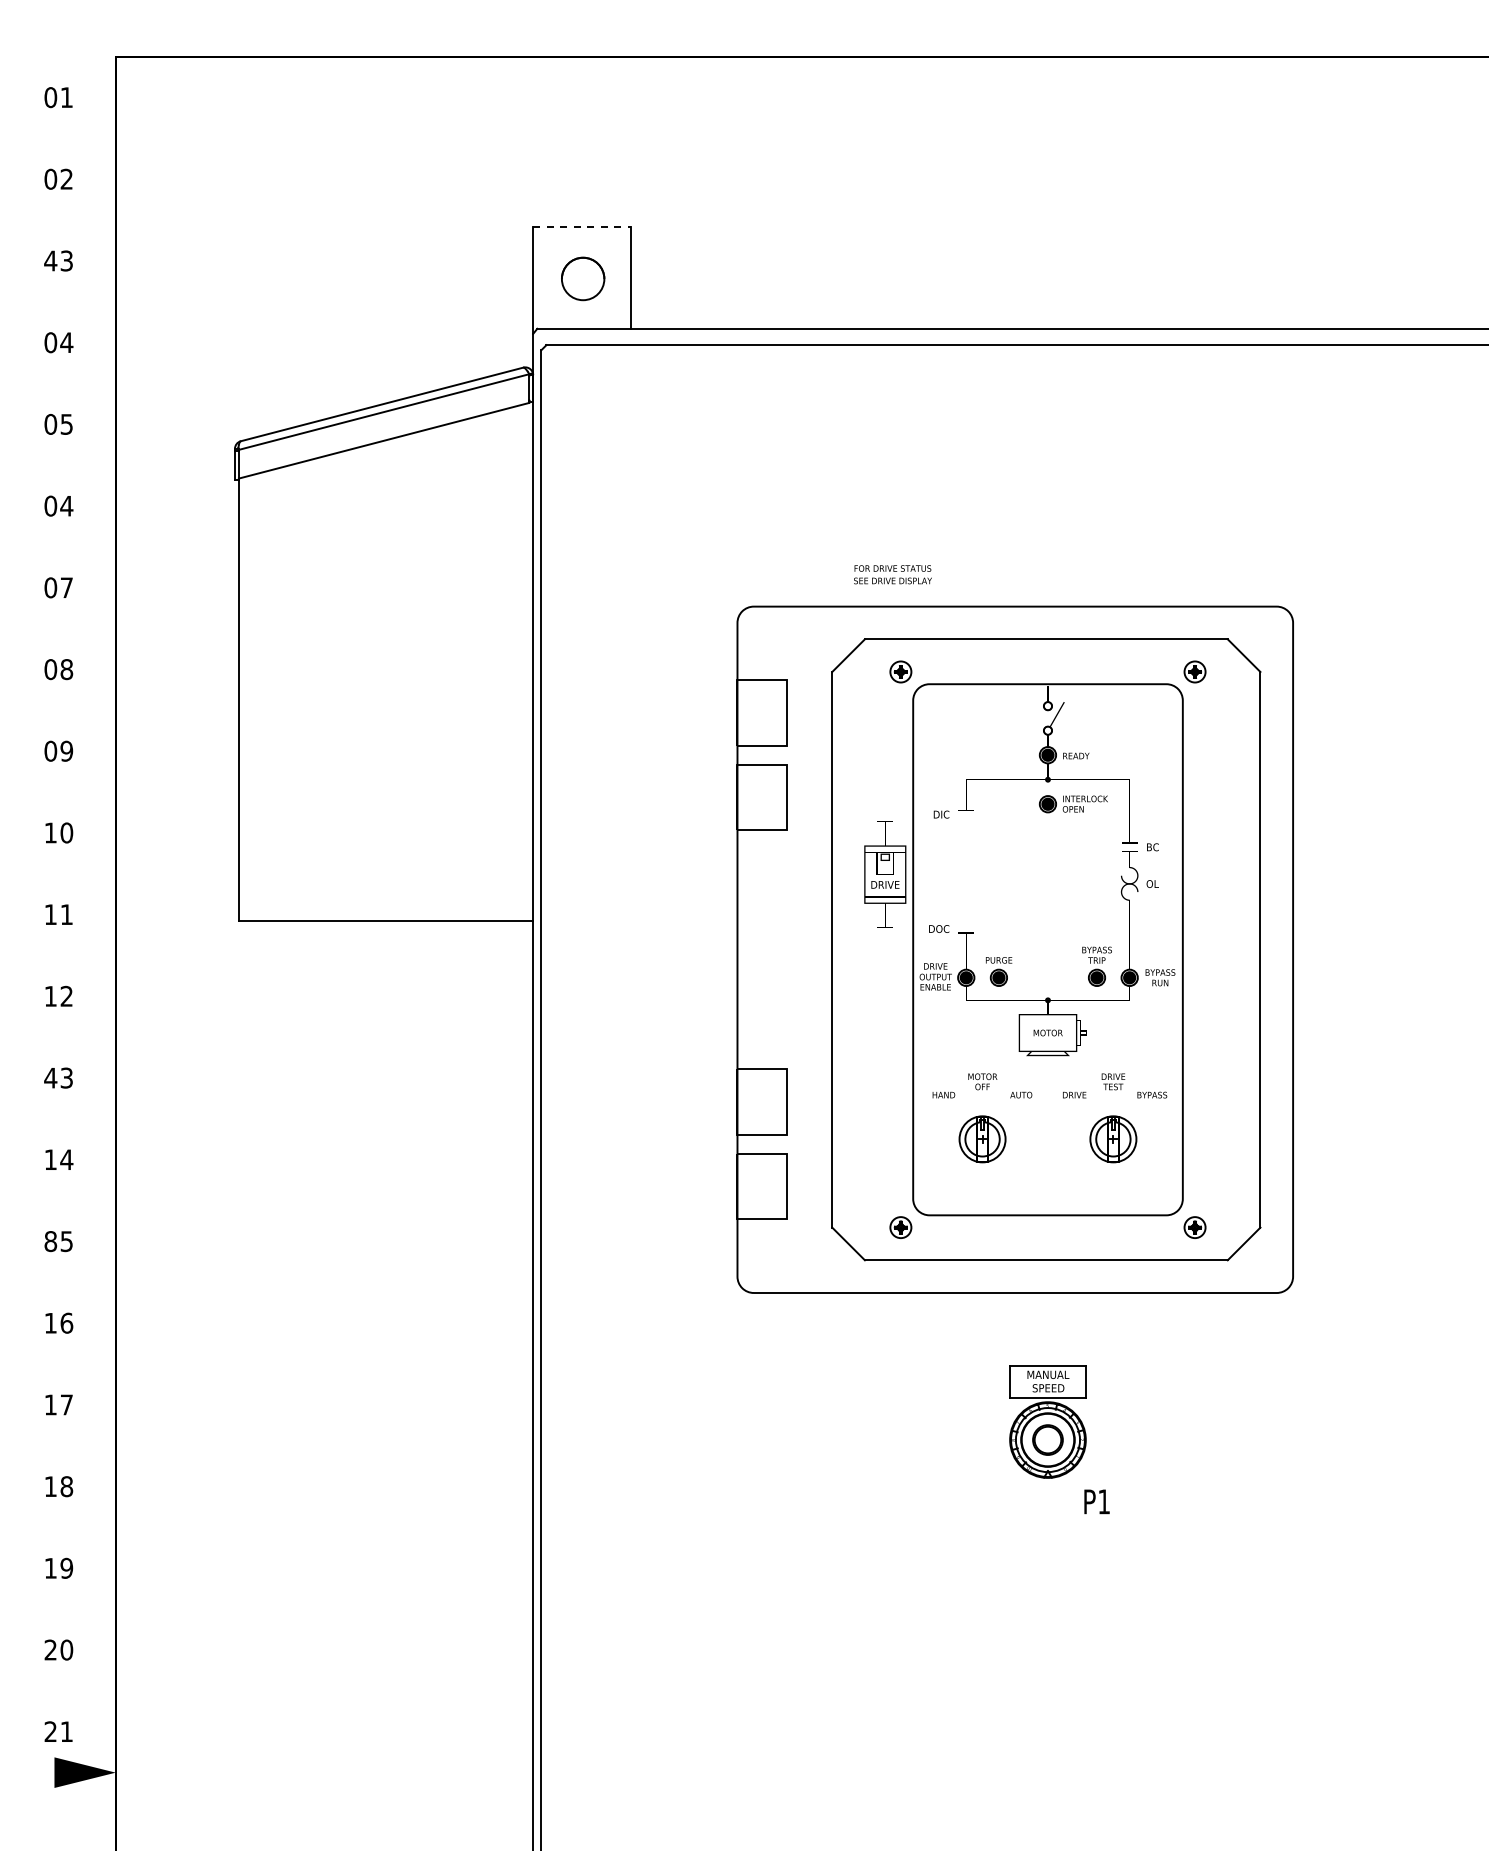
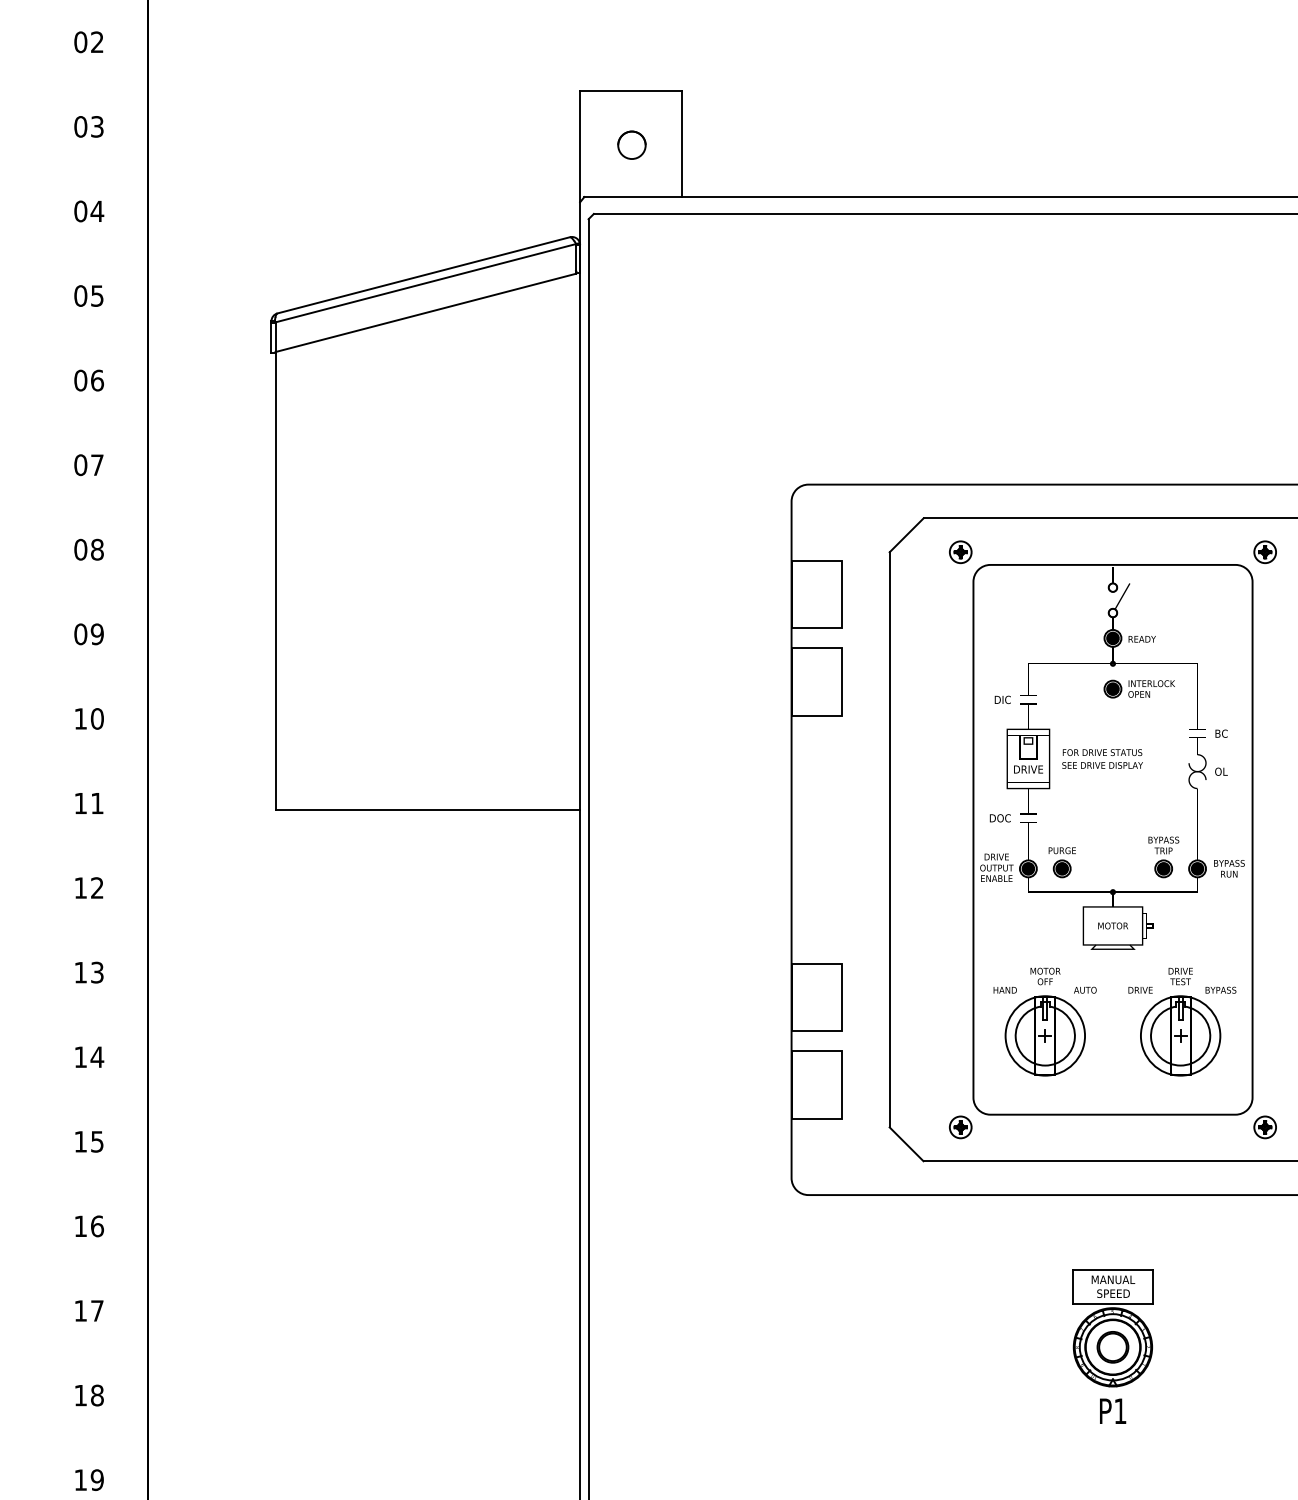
line: (582, 226) -> (631, 91), dashed -> solid
text: (50, 260) -> (80, 126), 43 -> 03
circle: (583, 278) -> (632, 144), size x0.62
text: (66, 505) -> (97, 379), 04 -> 06
text: (892, 574) -> (1102, 758), moved
text: (885, 874) -> (1028, 758), moved
text: (50, 1078) -> (80, 973), 43 -> 13
part: (982, 1139) -> (1045, 1036), size x1.67
part: (1113, 1139) -> (1180, 1036), size x1.67
text: (50, 1241) -> (80, 1141), 85 -> 15
text: (1096, 1501) -> (1112, 1410), moved

